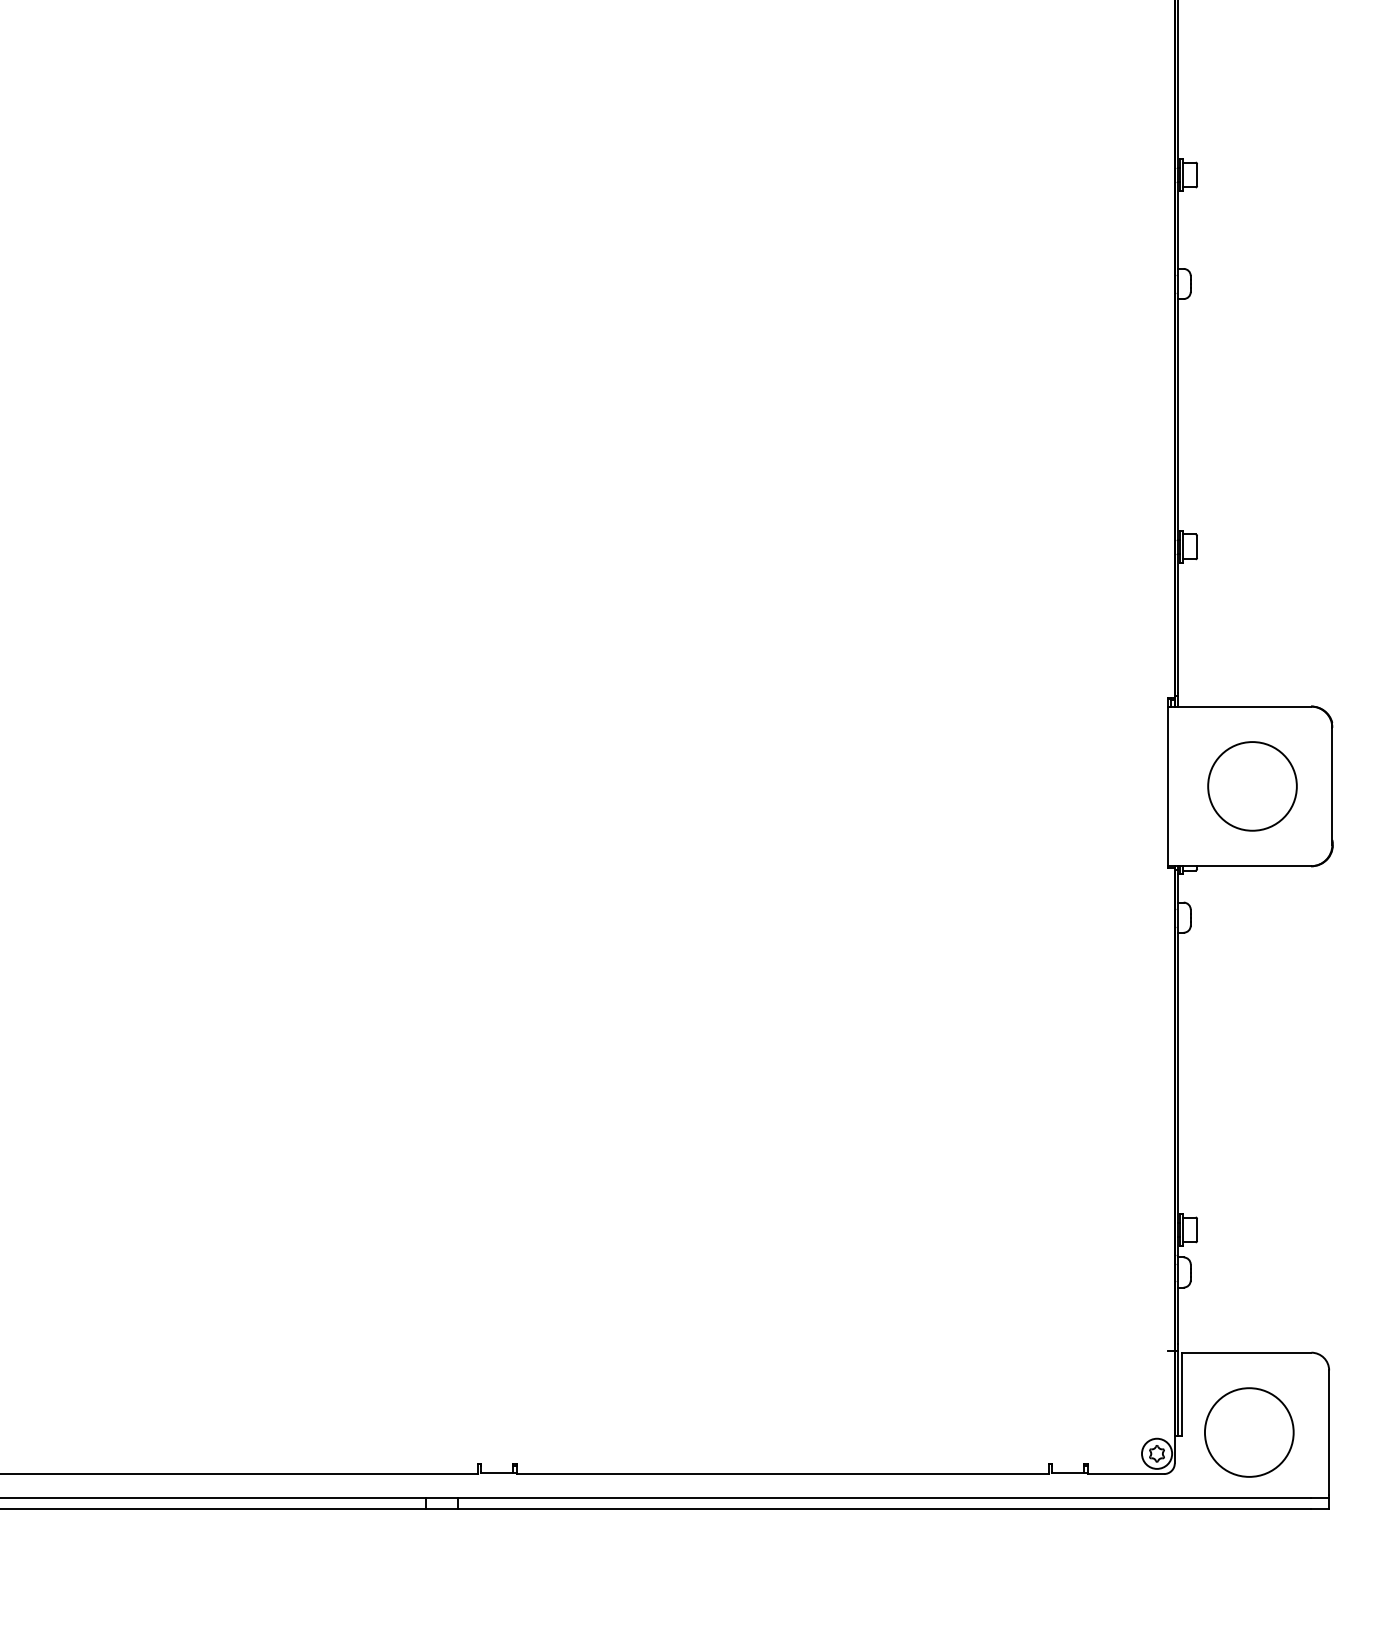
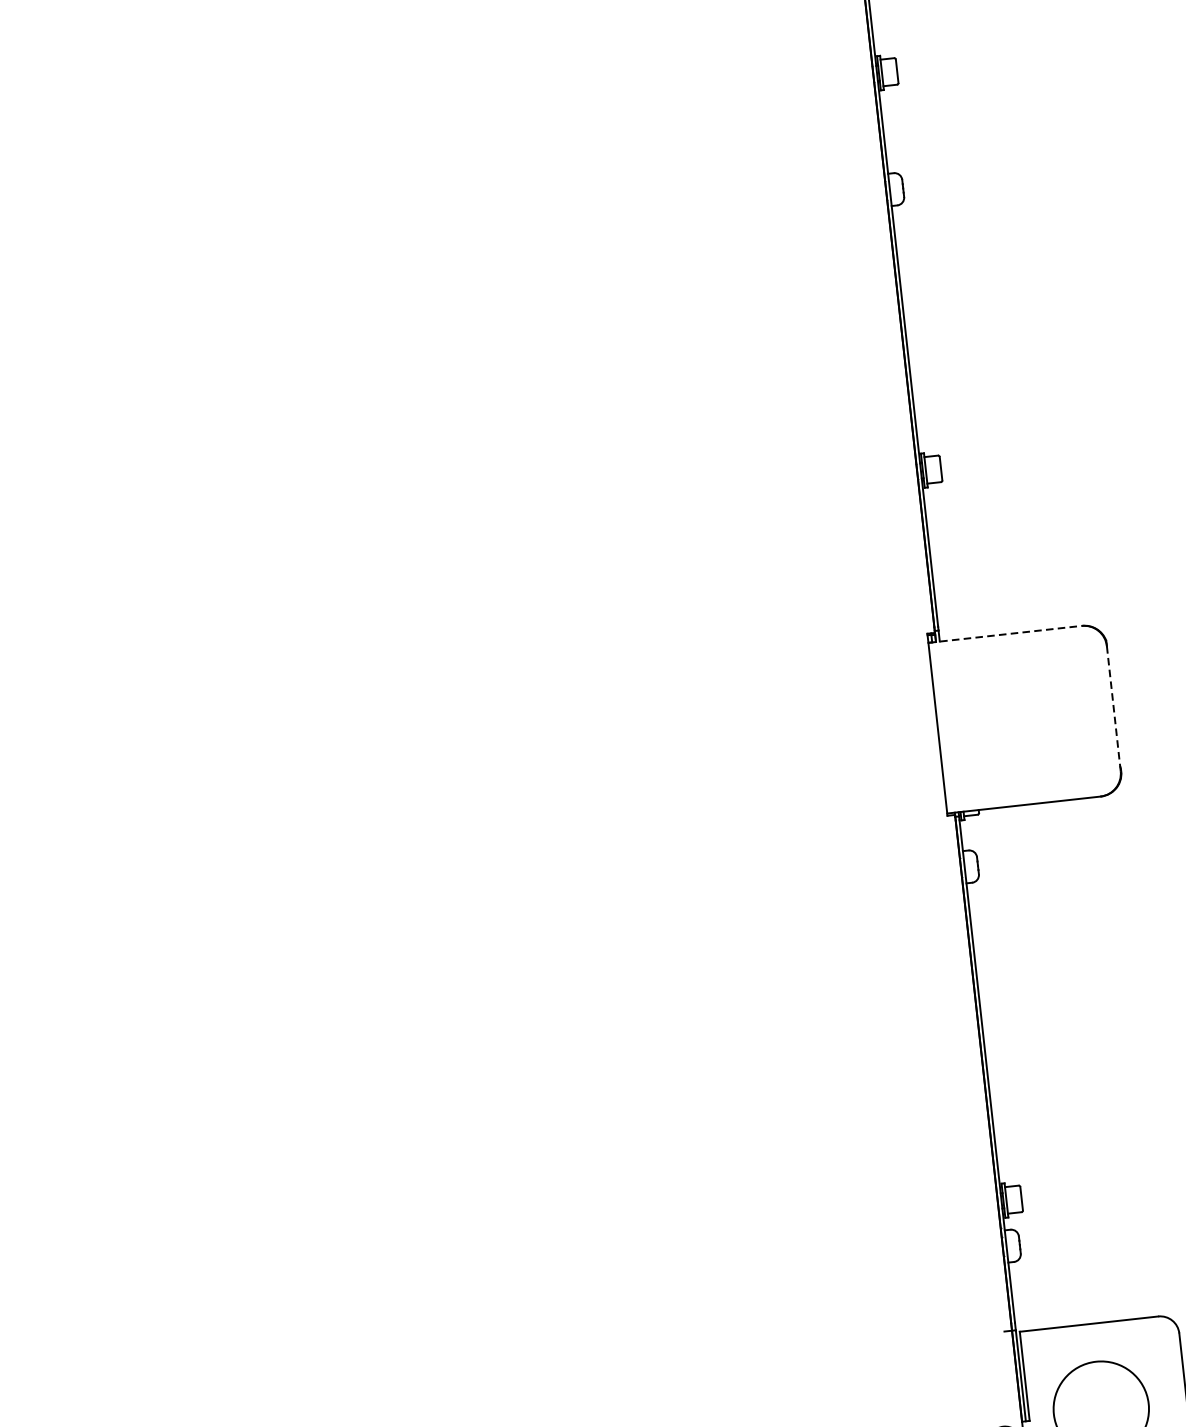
line: (1239, 706) -> (1005, 634), solid -> dashed
circle: (1252, 786) -> (1028, 718), removed
line: (1332, 786) -> (1113, 708), solid -> dashed

